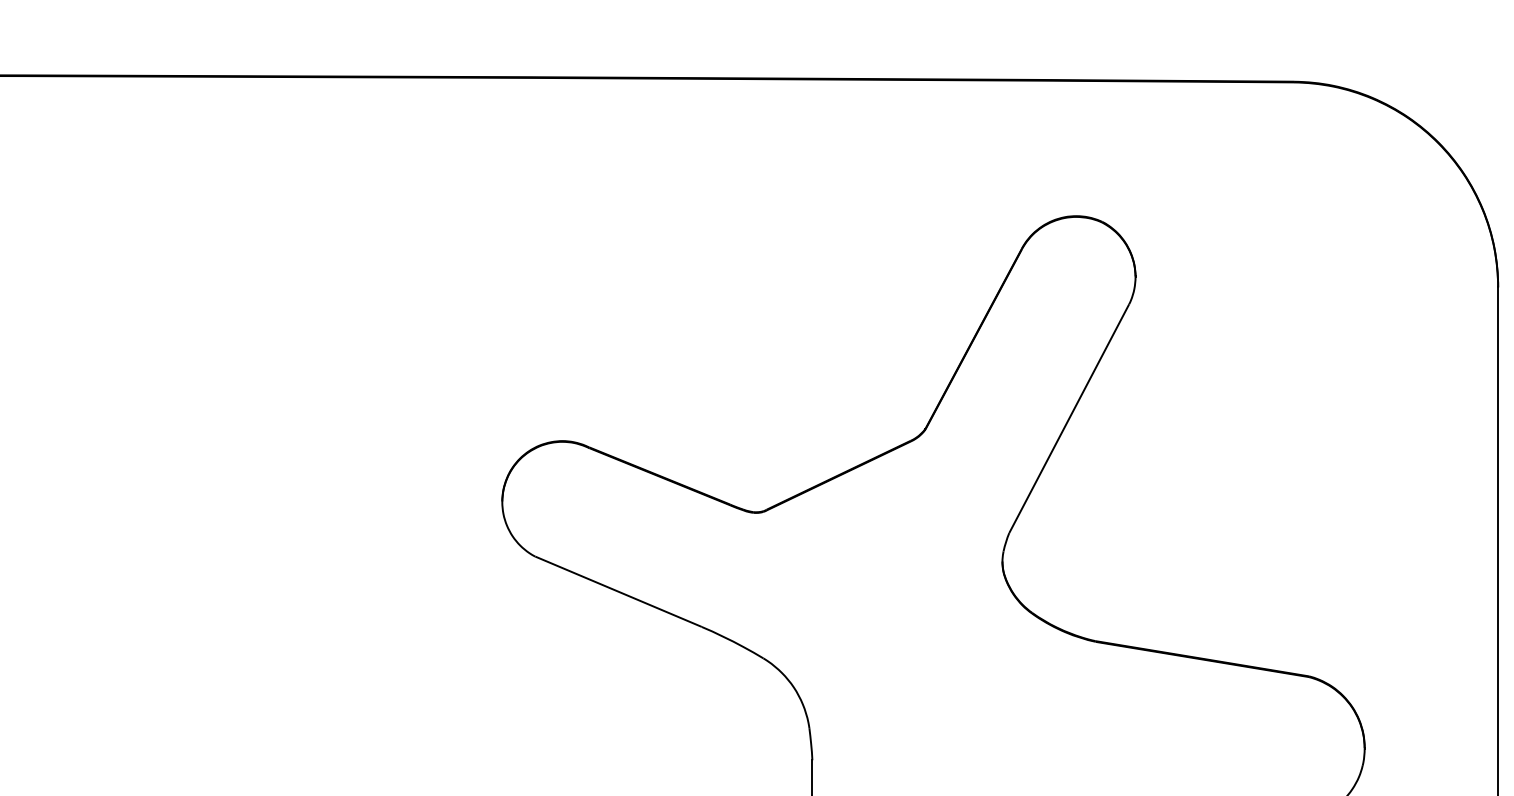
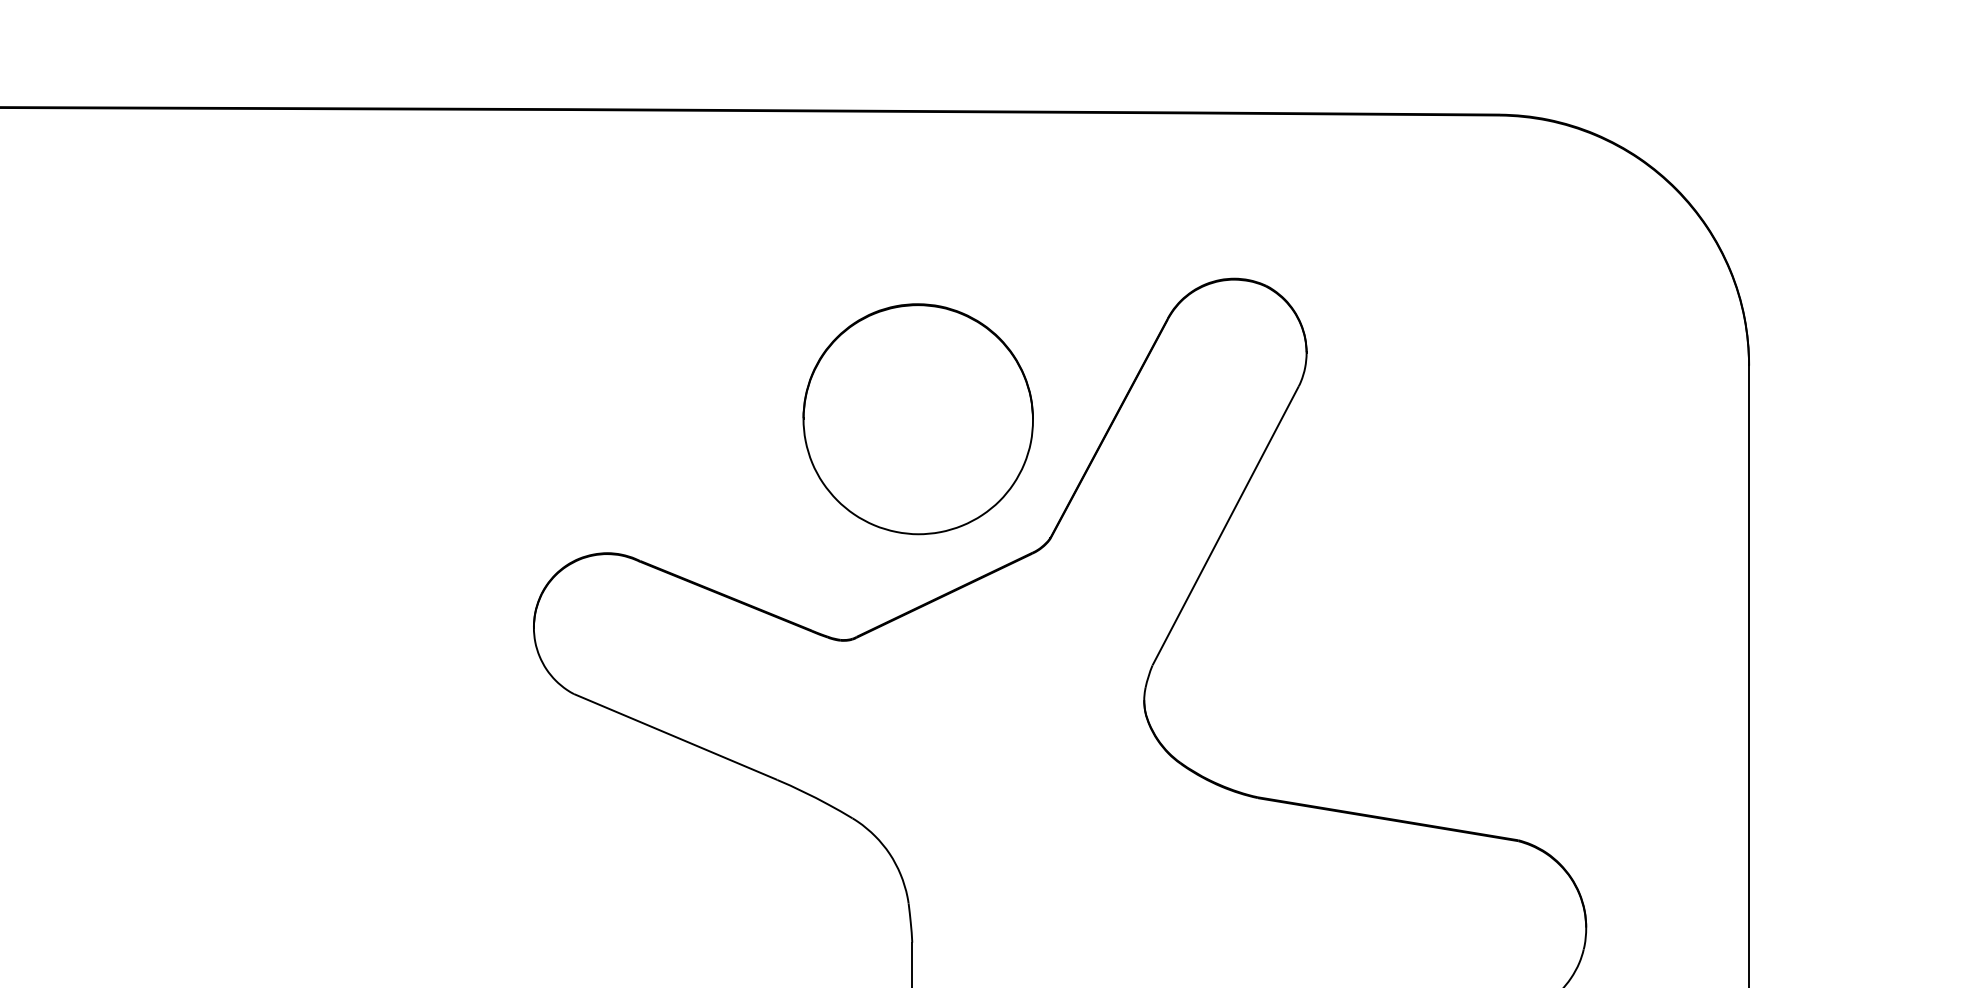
part: (816, 331) -> (917, 419), added

